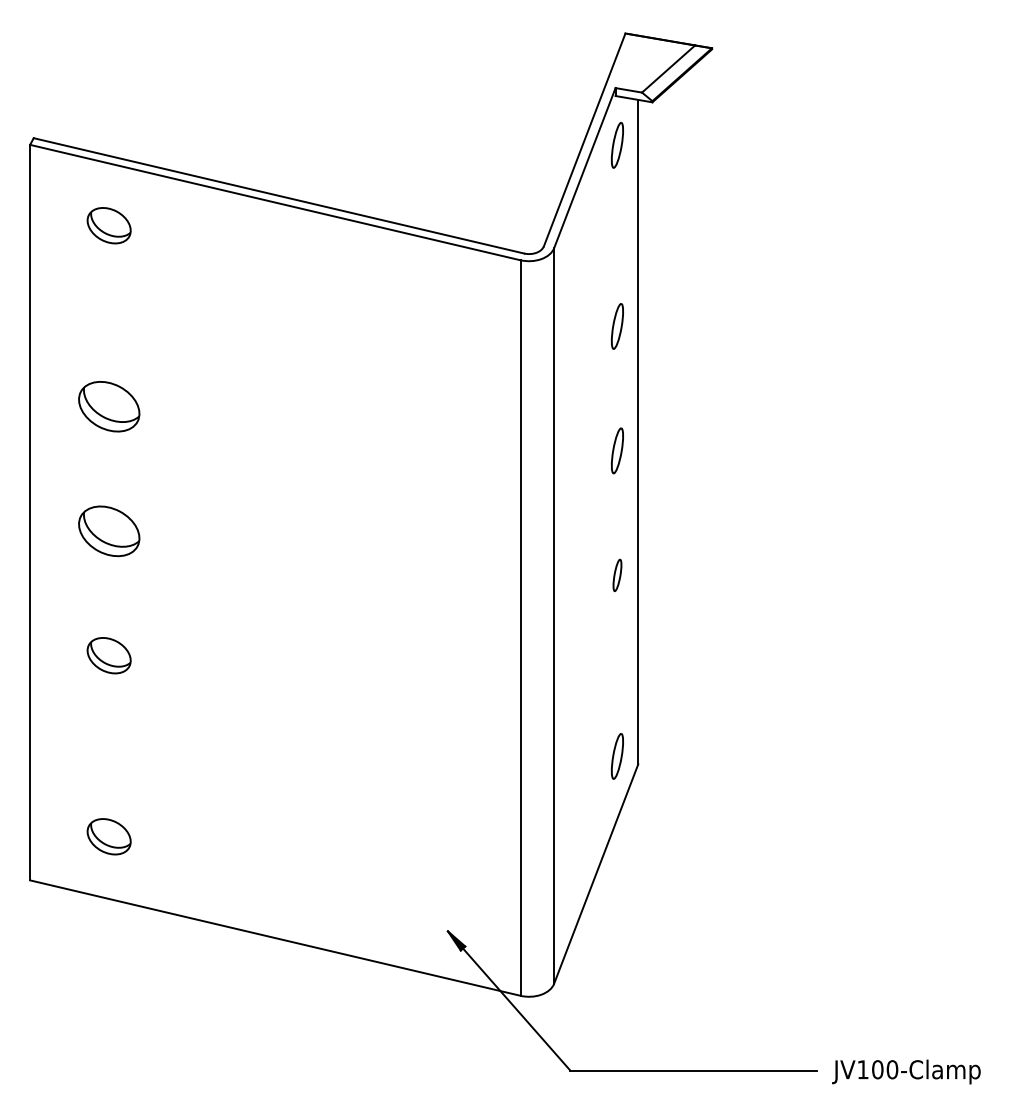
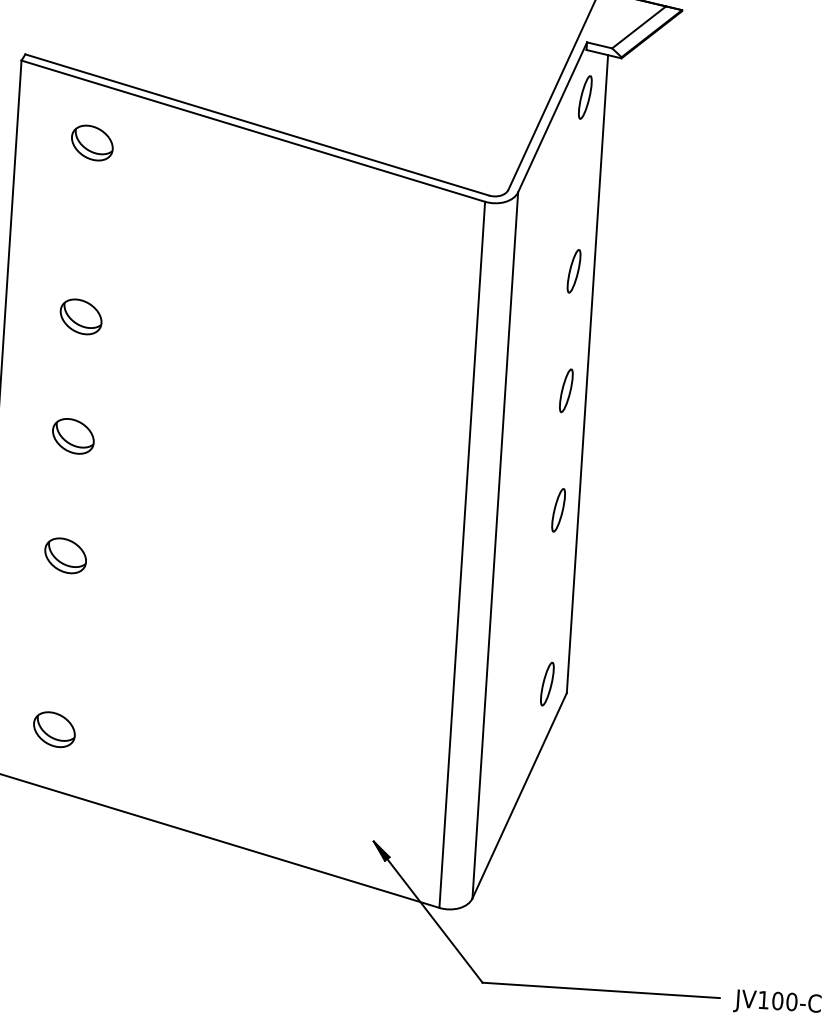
part: (108, 406) -> (80, 316), size x0.71
part: (108, 530) -> (72, 435), size x0.71
part: (617, 575) -> (558, 510), size x1.43

